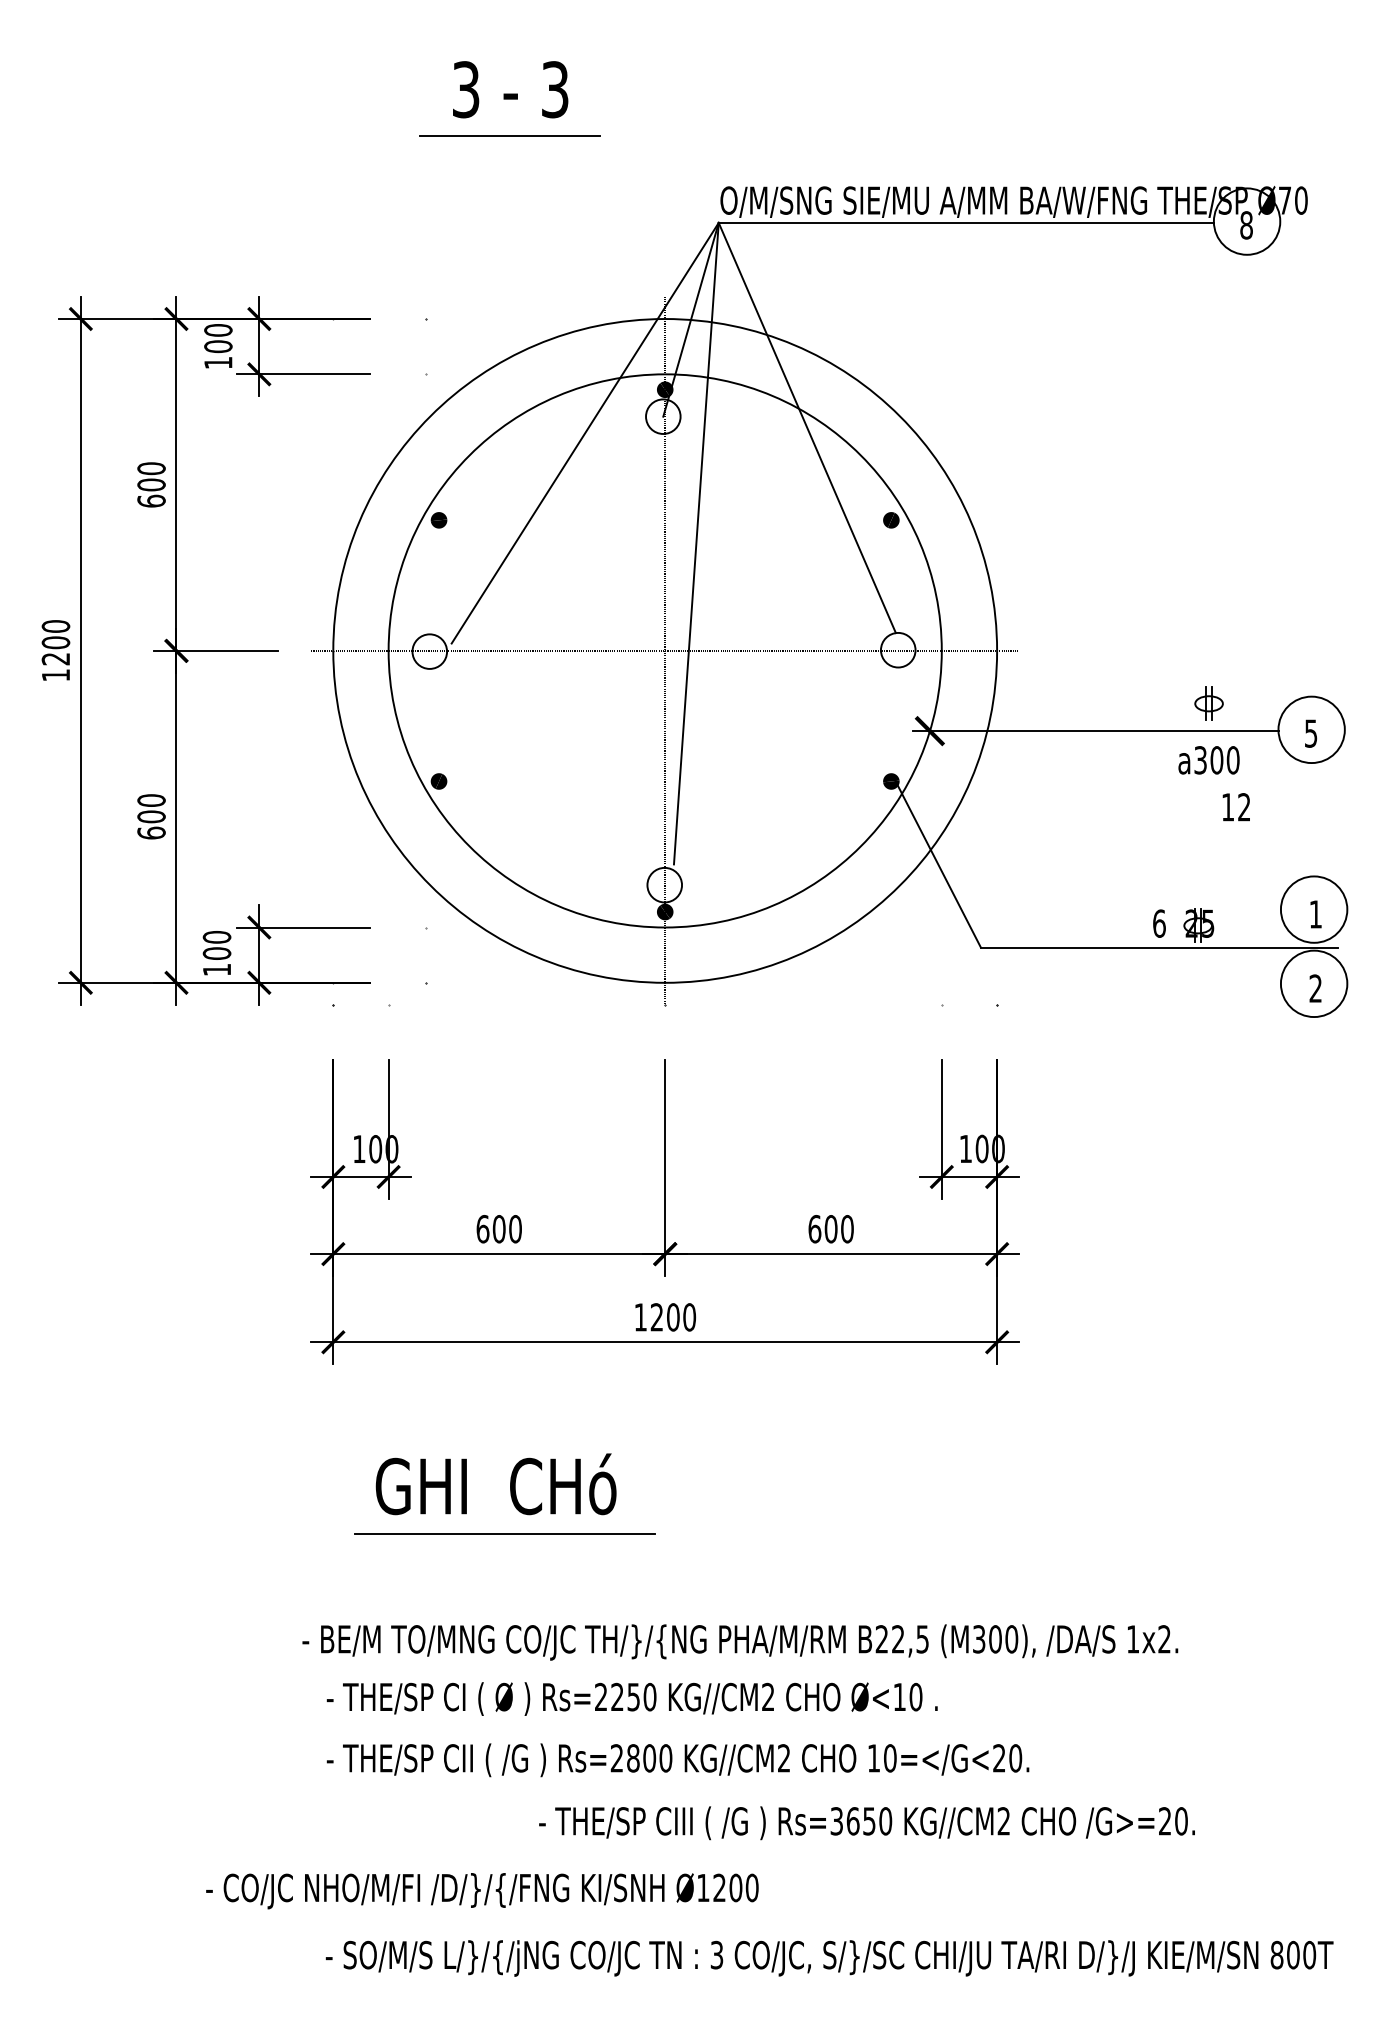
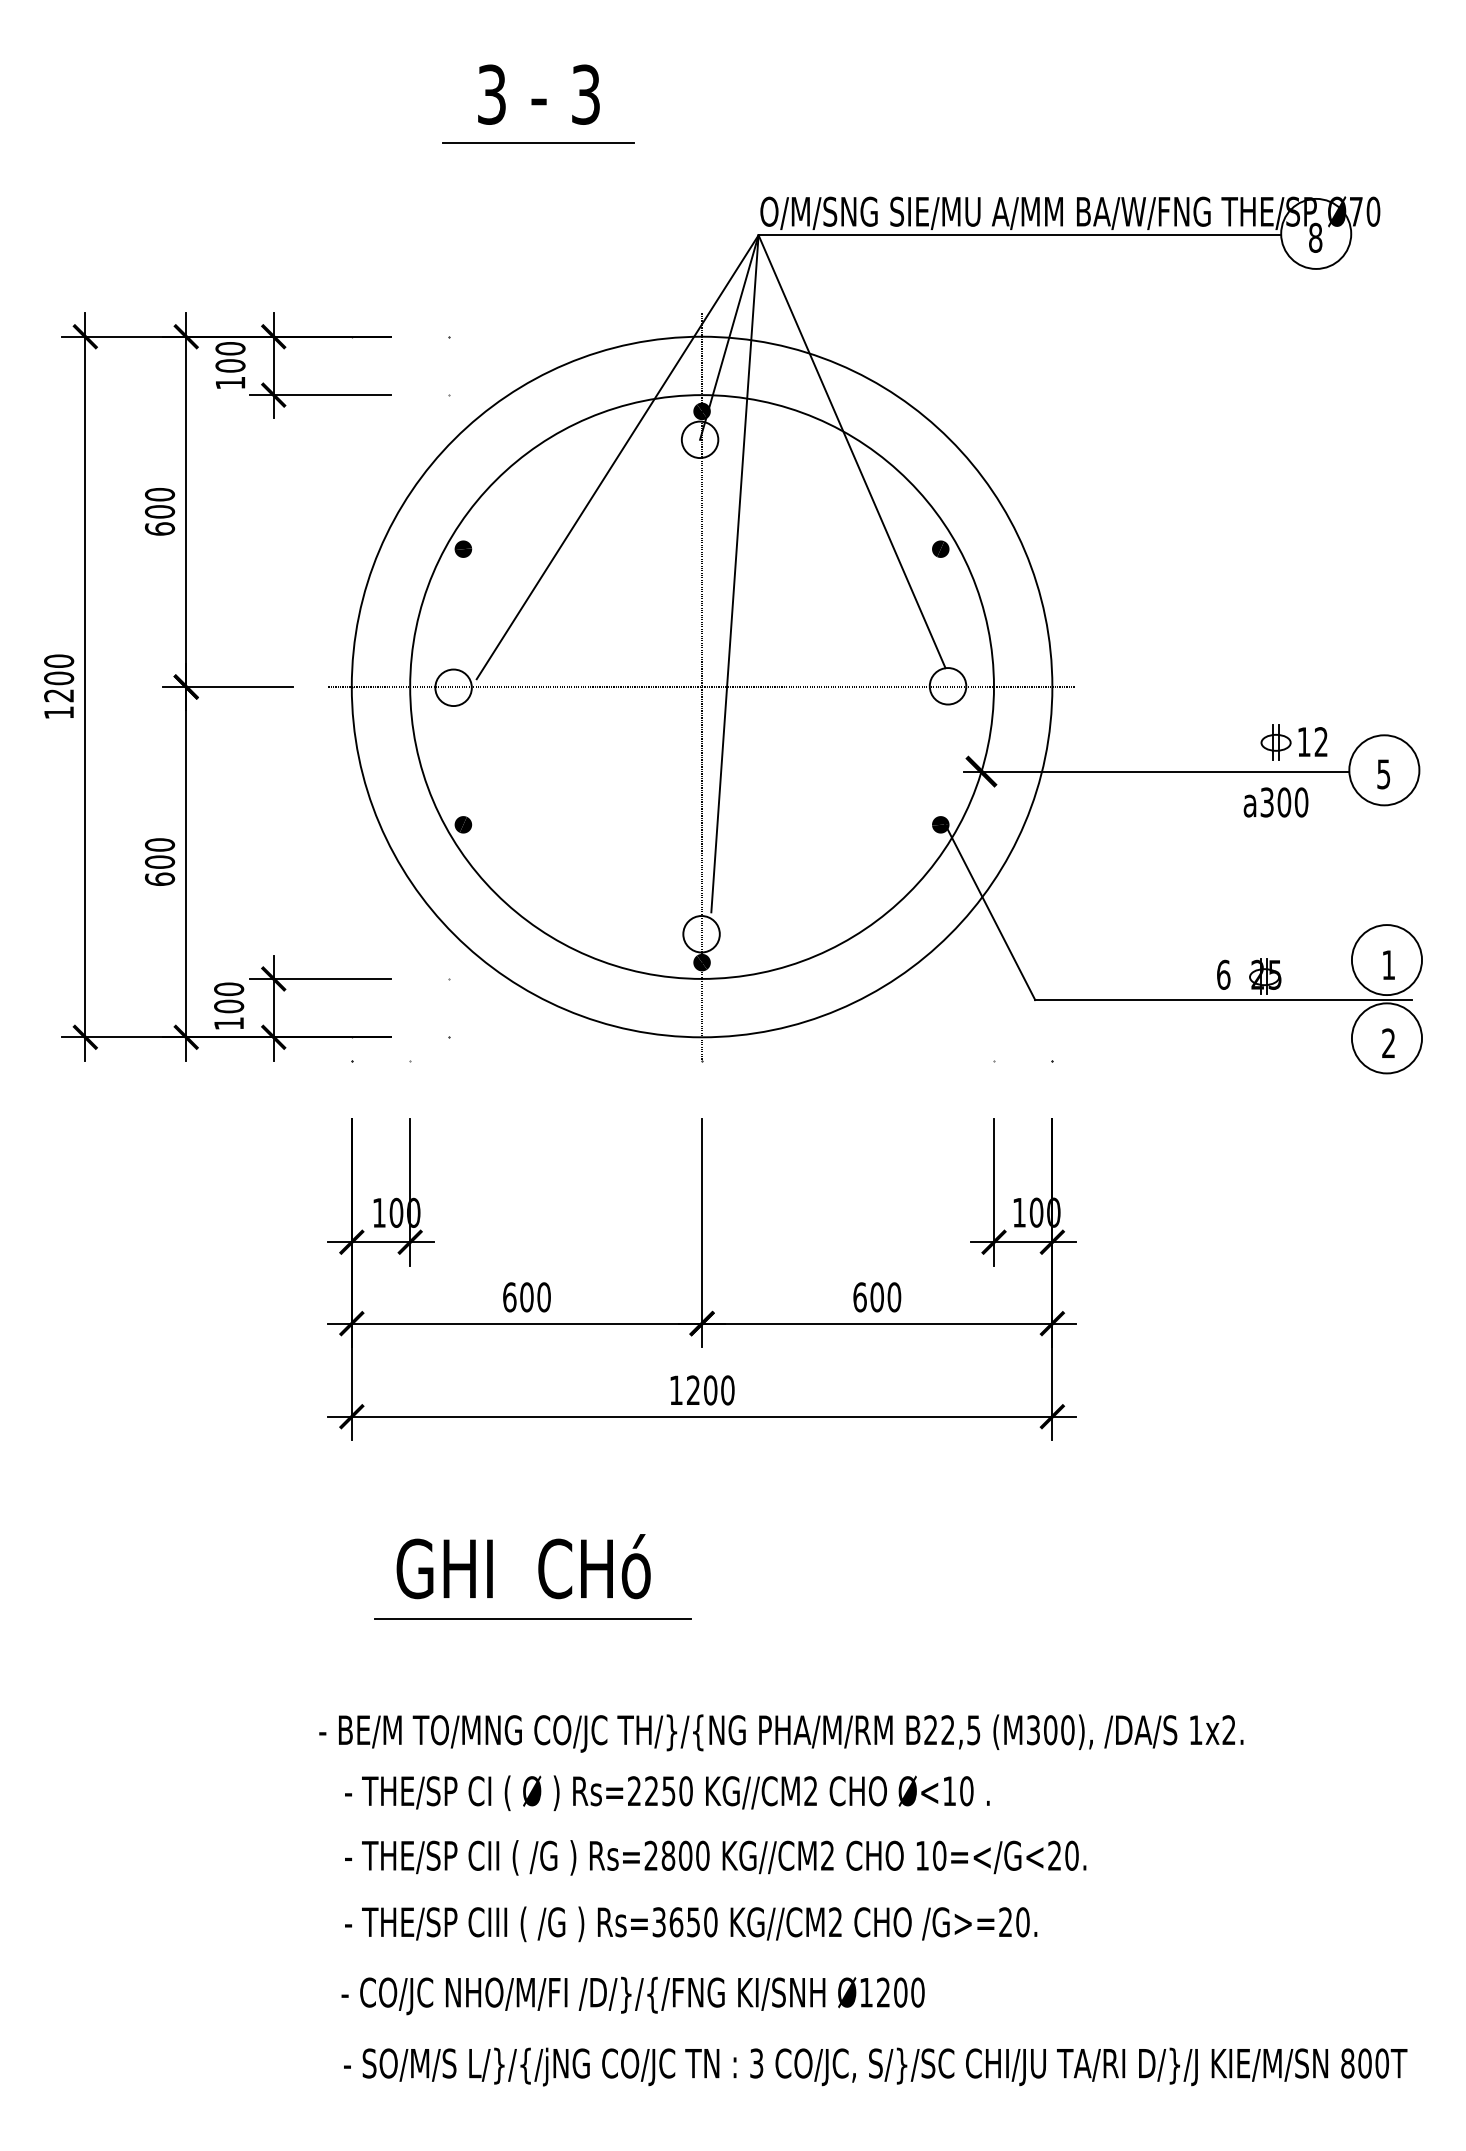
text: (1235, 806) -> (1312, 741), moved
text: (867, 1823) -> (691, 1924), moved
text: (481, 1890) -> (632, 1995), moved

